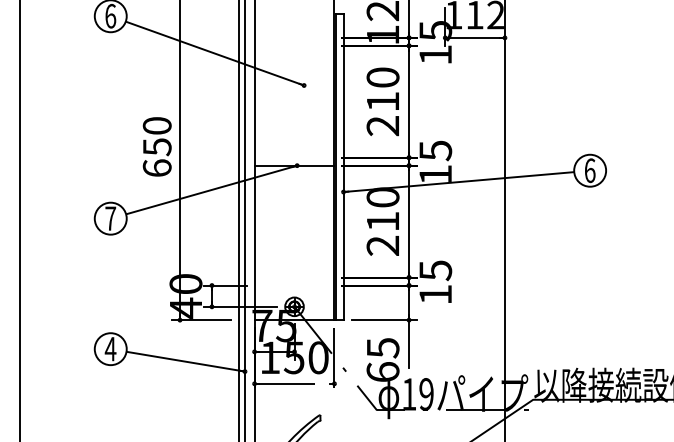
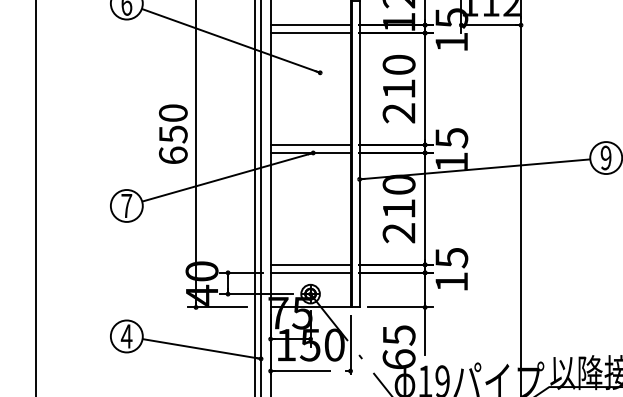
line: (294, 37) -> (310, 24), added
line: (294, 45) -> (310, 32), added
line: (294, 157) -> (310, 144), added
text: (589, 170) -> (605, 157), 6 -> 9
line: (294, 277) -> (310, 264), added
line: (294, 285) -> (310, 272), added

